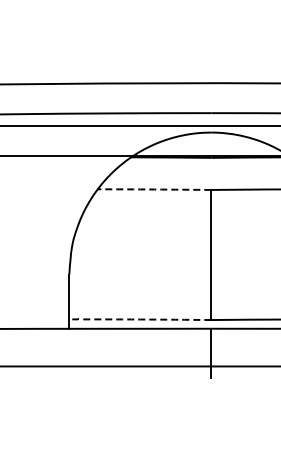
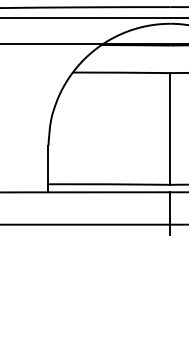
arc: (154, 189) -> (121, 72), dashed -> solid
arc: (140, 319) -> (109, 184), dashed -> solid

